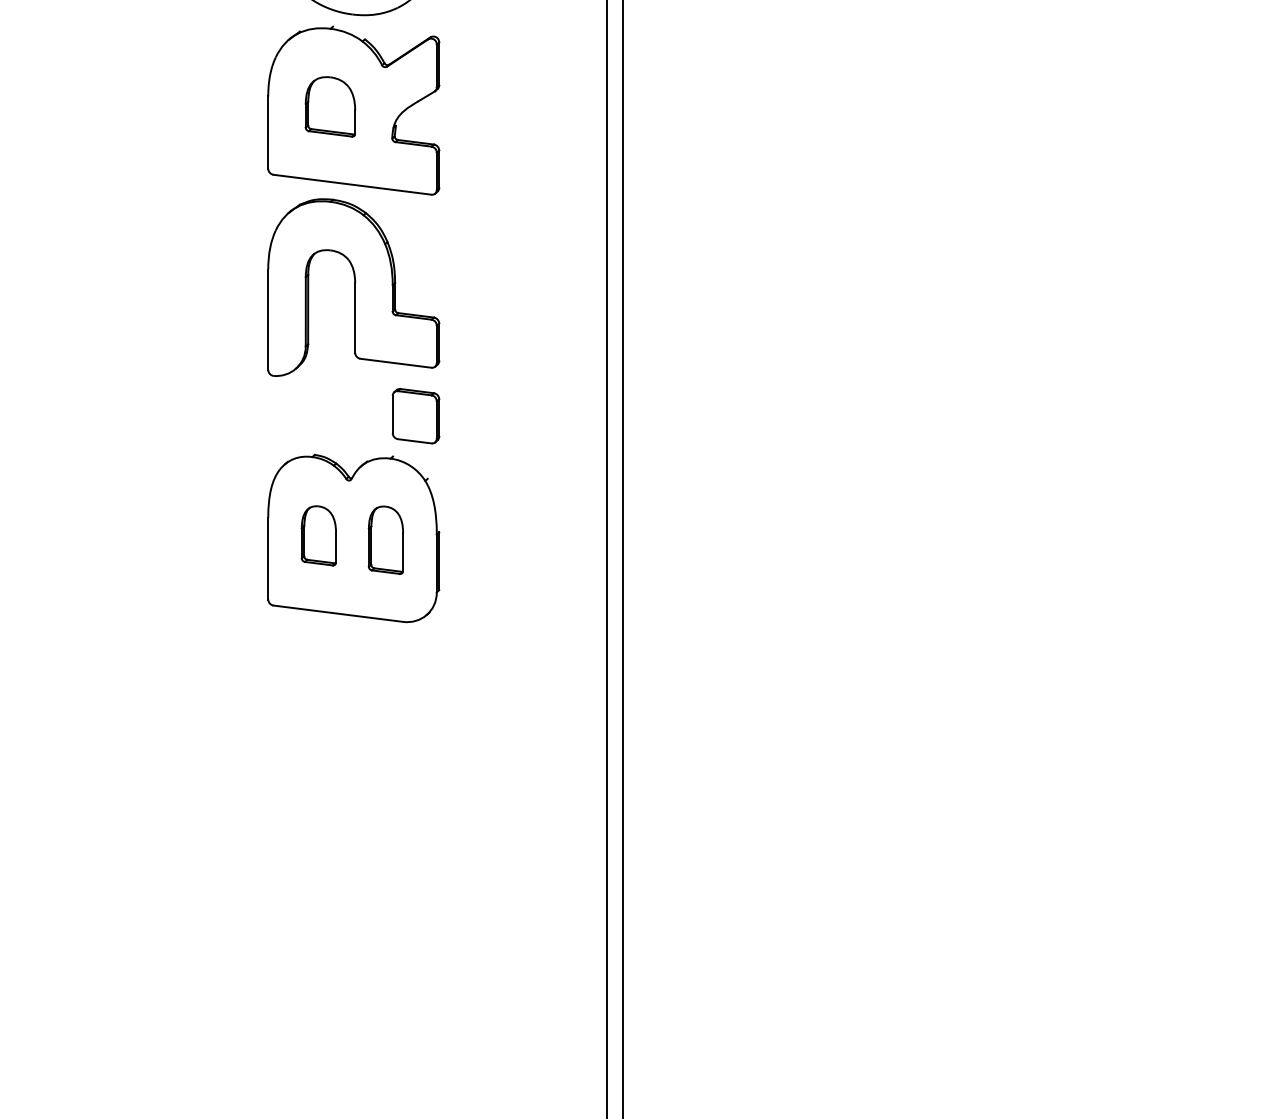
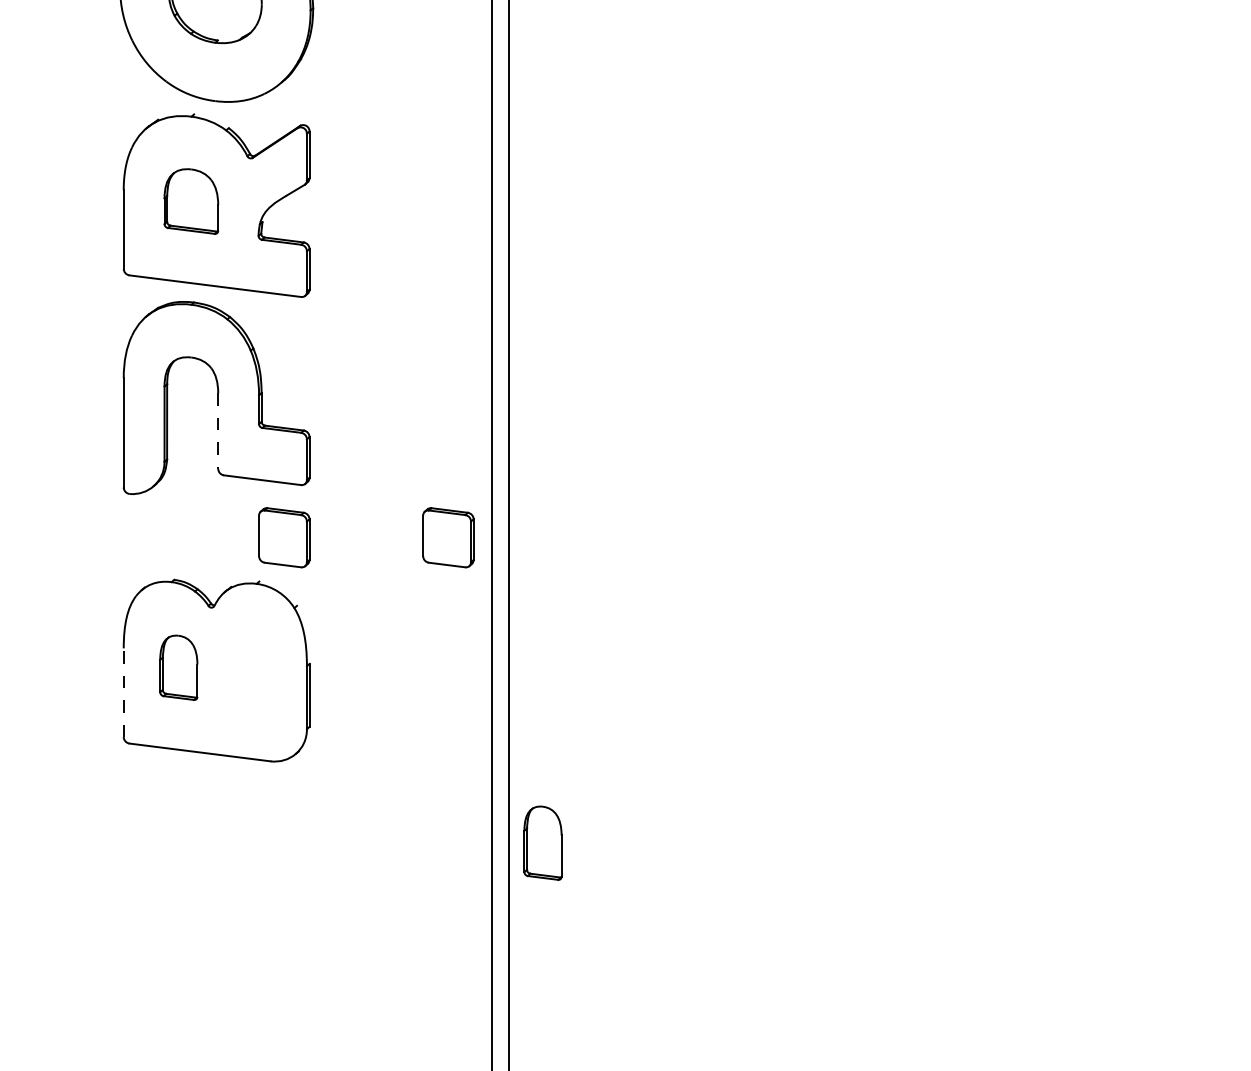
line: (355, 318) -> (218, 431), solid -> dashed
part: (566, 416) -> (447, 538), added
part: (385, 539) -> (542, 842), moved
line: (268, 558) -> (124, 692), solid -> dashed

